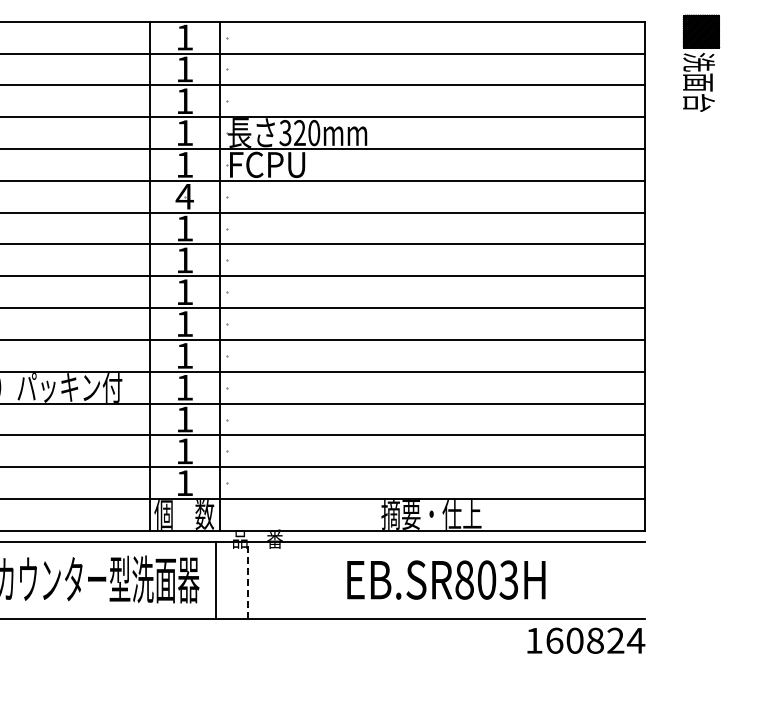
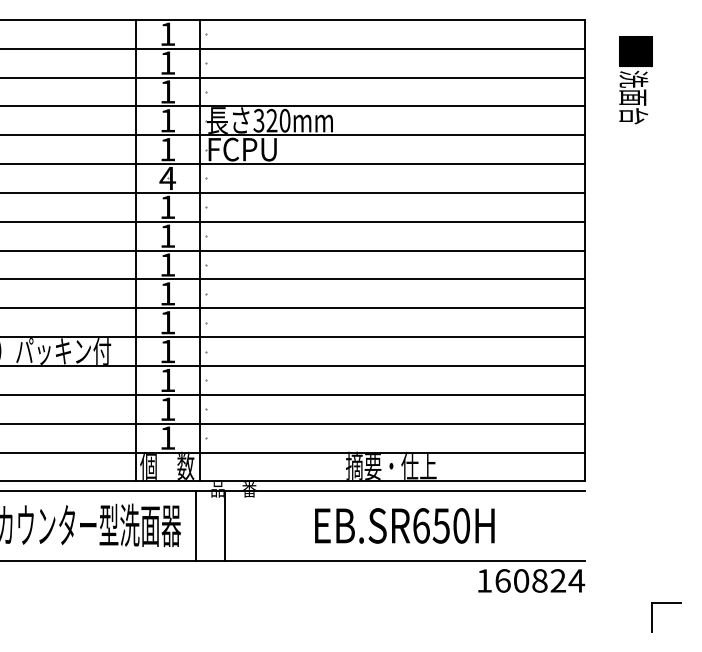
part: (701, 62) -> (636, 79), moved
line: (247, 579) -> (224, 525), dashed -> solid
text: (486, 579) -> (441, 525), EB.SR803H -> EB.SR650H
part: (734, 665) -> (665, 603), added

